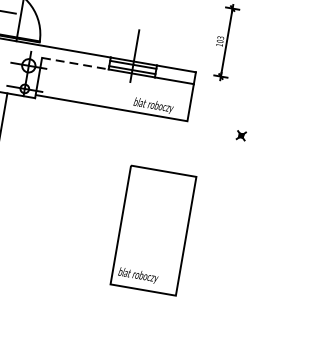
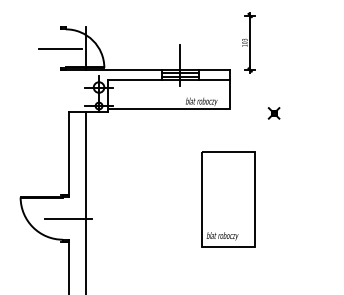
line: (75, 63) -> (135, 79), dashed -> solid
part: (240, 135) -> (273, 113), size x1.67
part: (153, 231) -> (228, 199), moved

